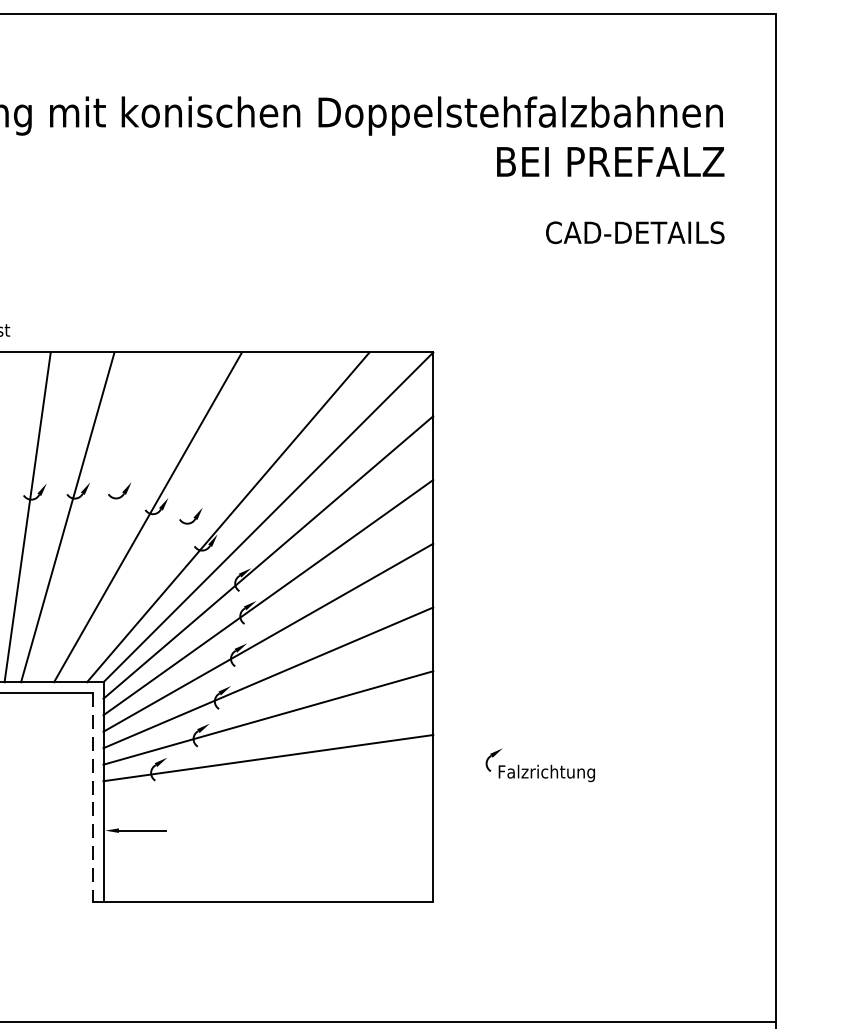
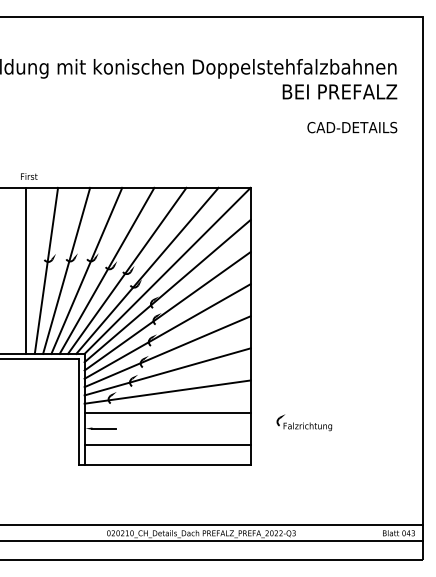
line: (107, 516) -> (86, 270), added
line: (188, 516) -> (127, 270), added
part: (540, 764) -> (304, 422), moved
line: (93, 798) -> (79, 412), dashed -> solid
line: (268, 798) -> (167, 412), added
line: (268, 862) -> (167, 444), added

